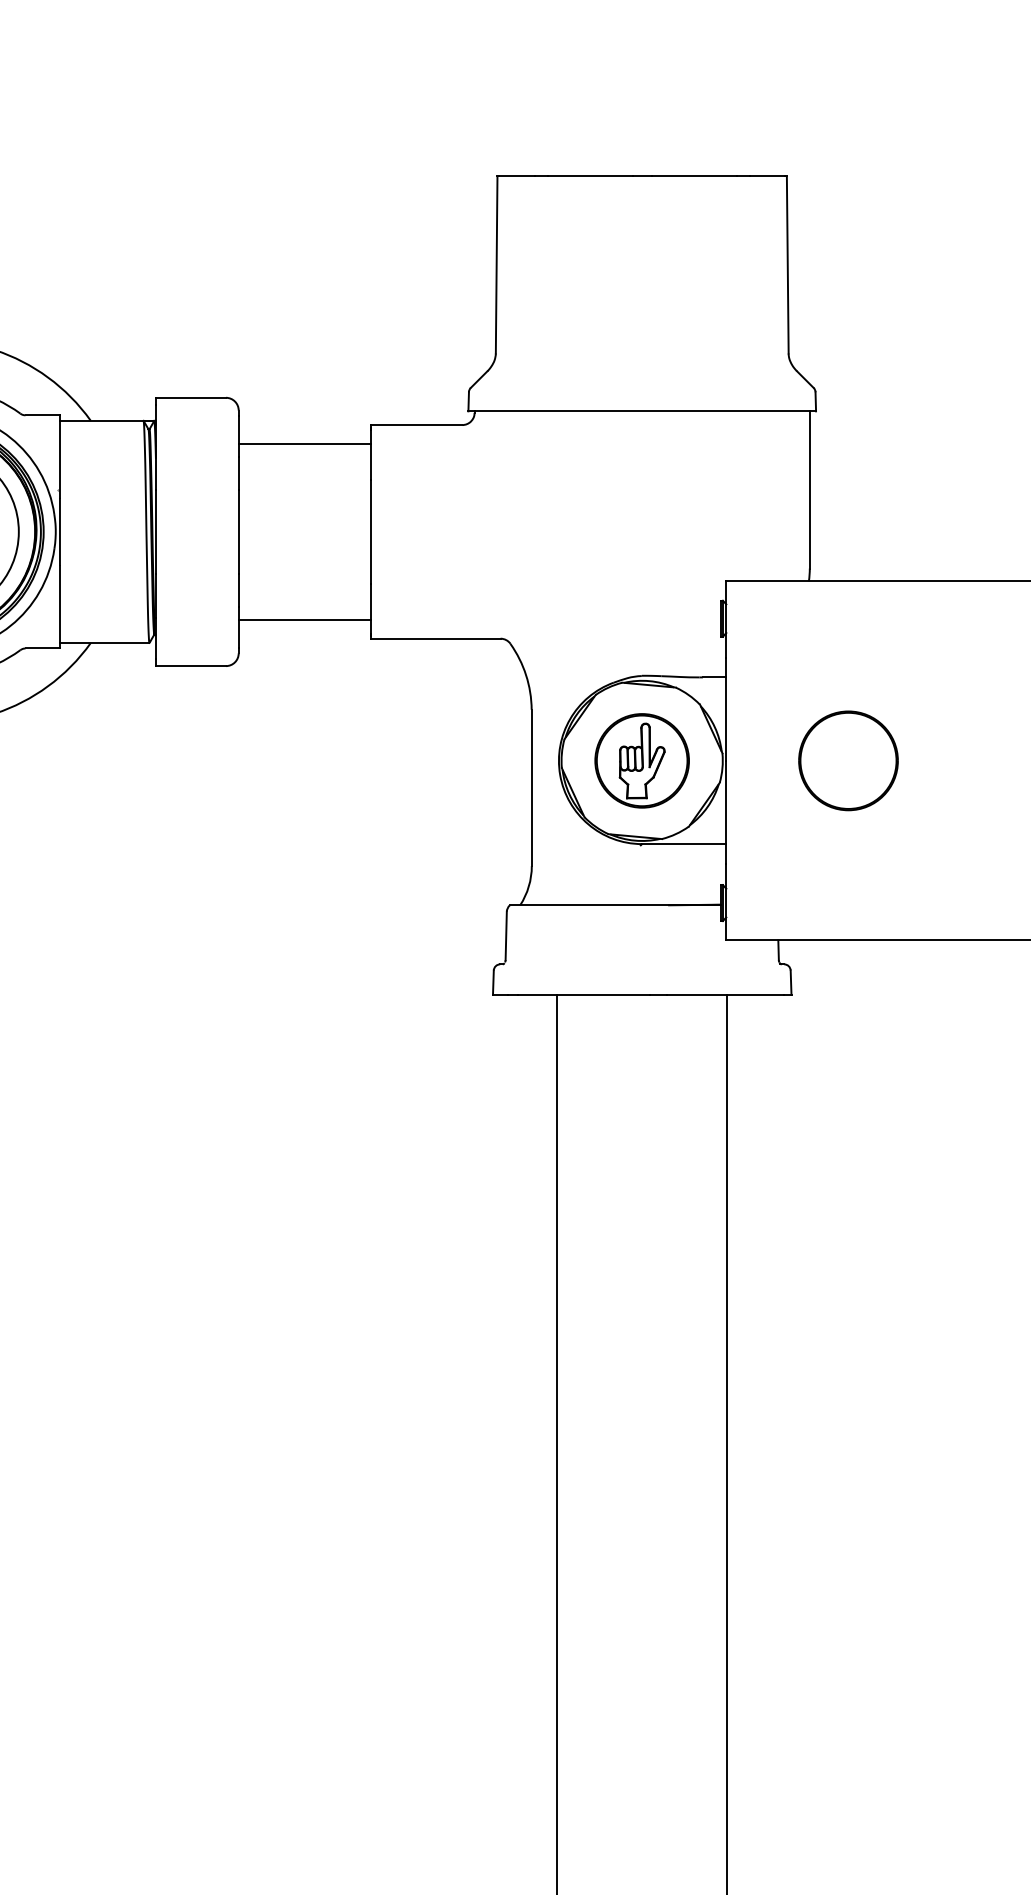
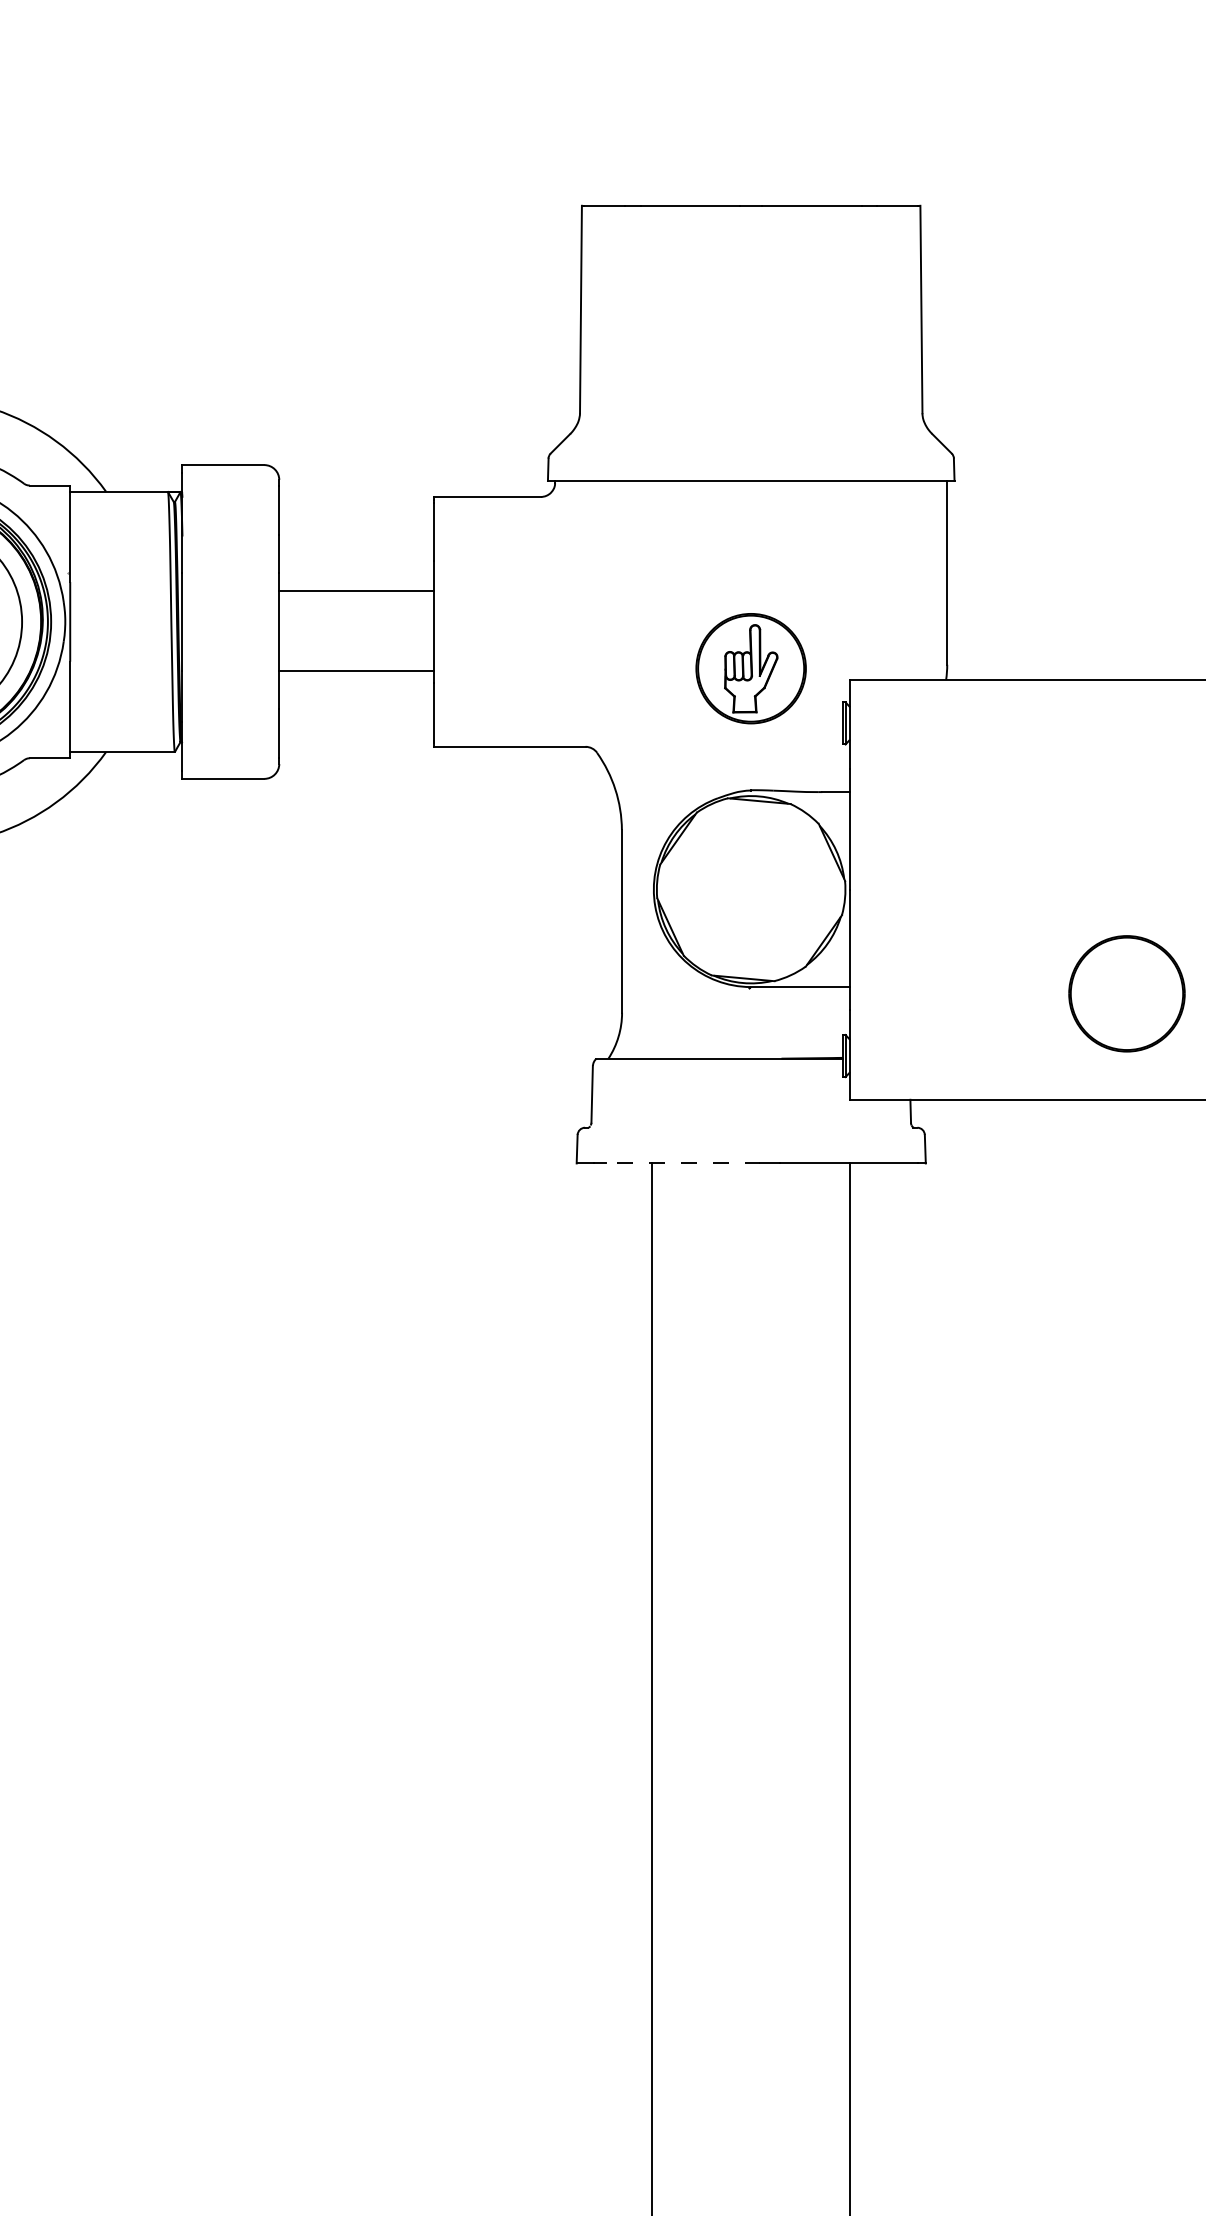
line: (304, 444) -> (356, 591), moved
line: (304, 619) -> (356, 670), moved
part: (641, 760) -> (750, 668), moved
part: (848, 760) -> (1126, 993), moved
line: (583, 994) -> (682, 1162), solid -> dashed

